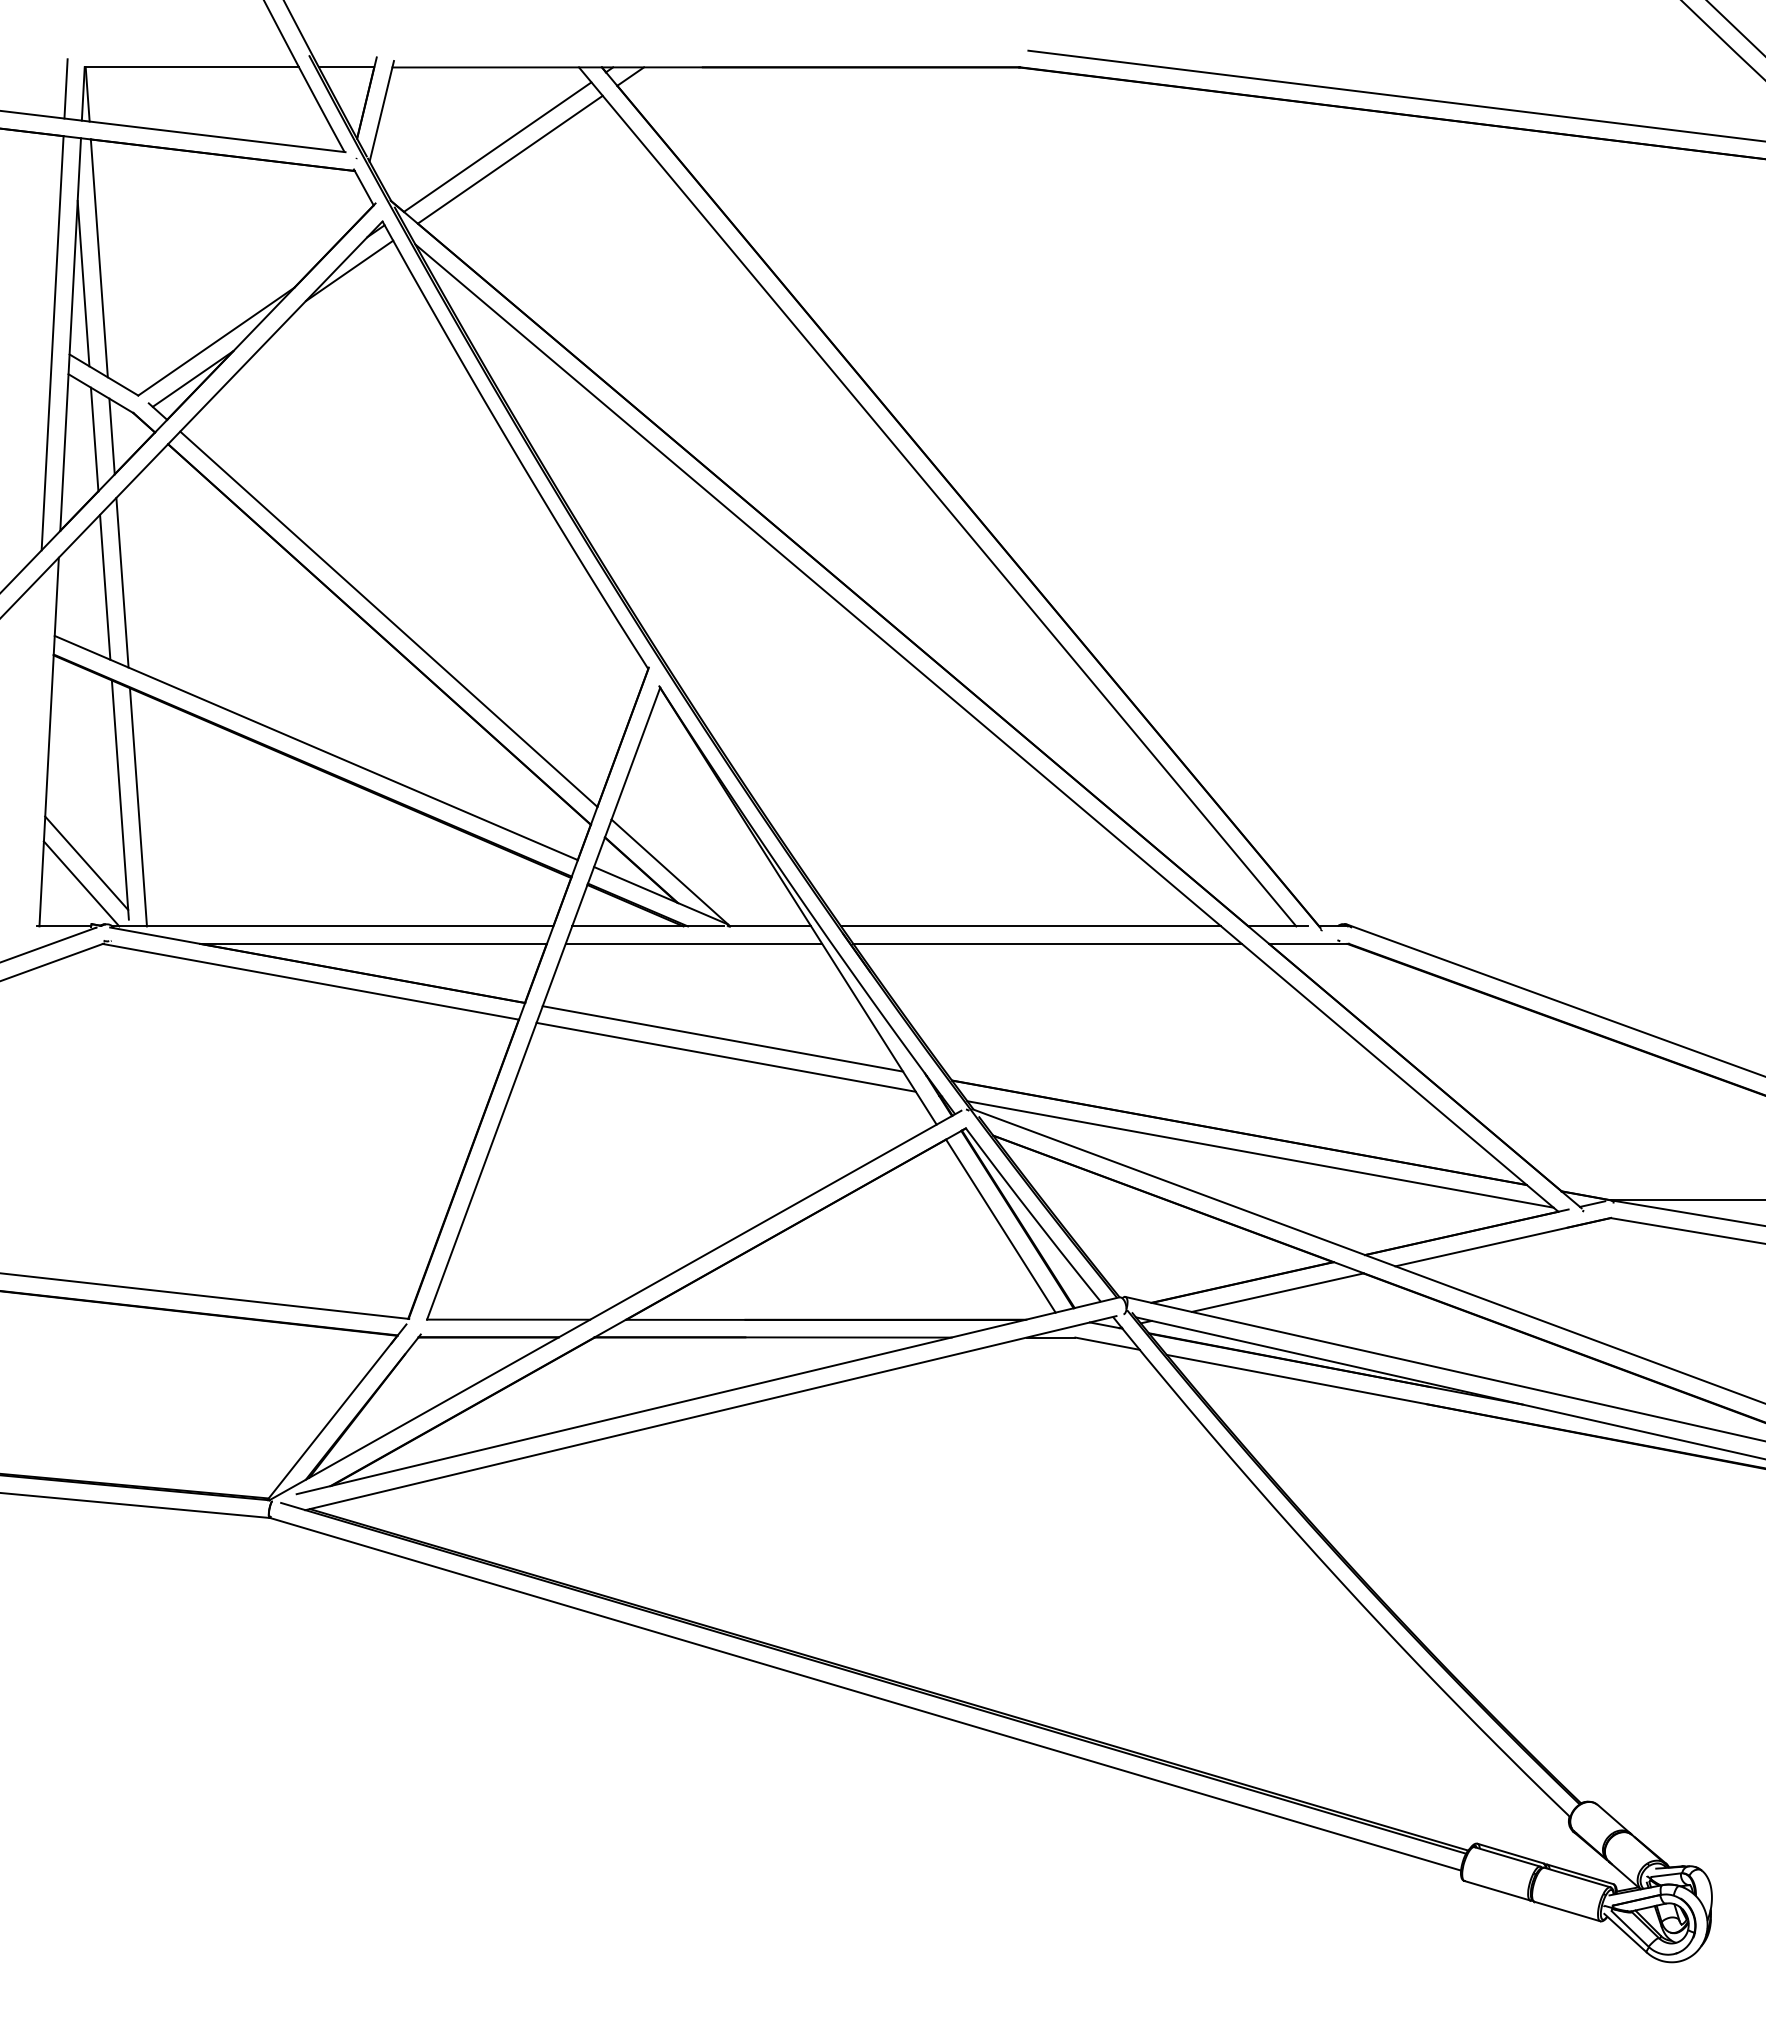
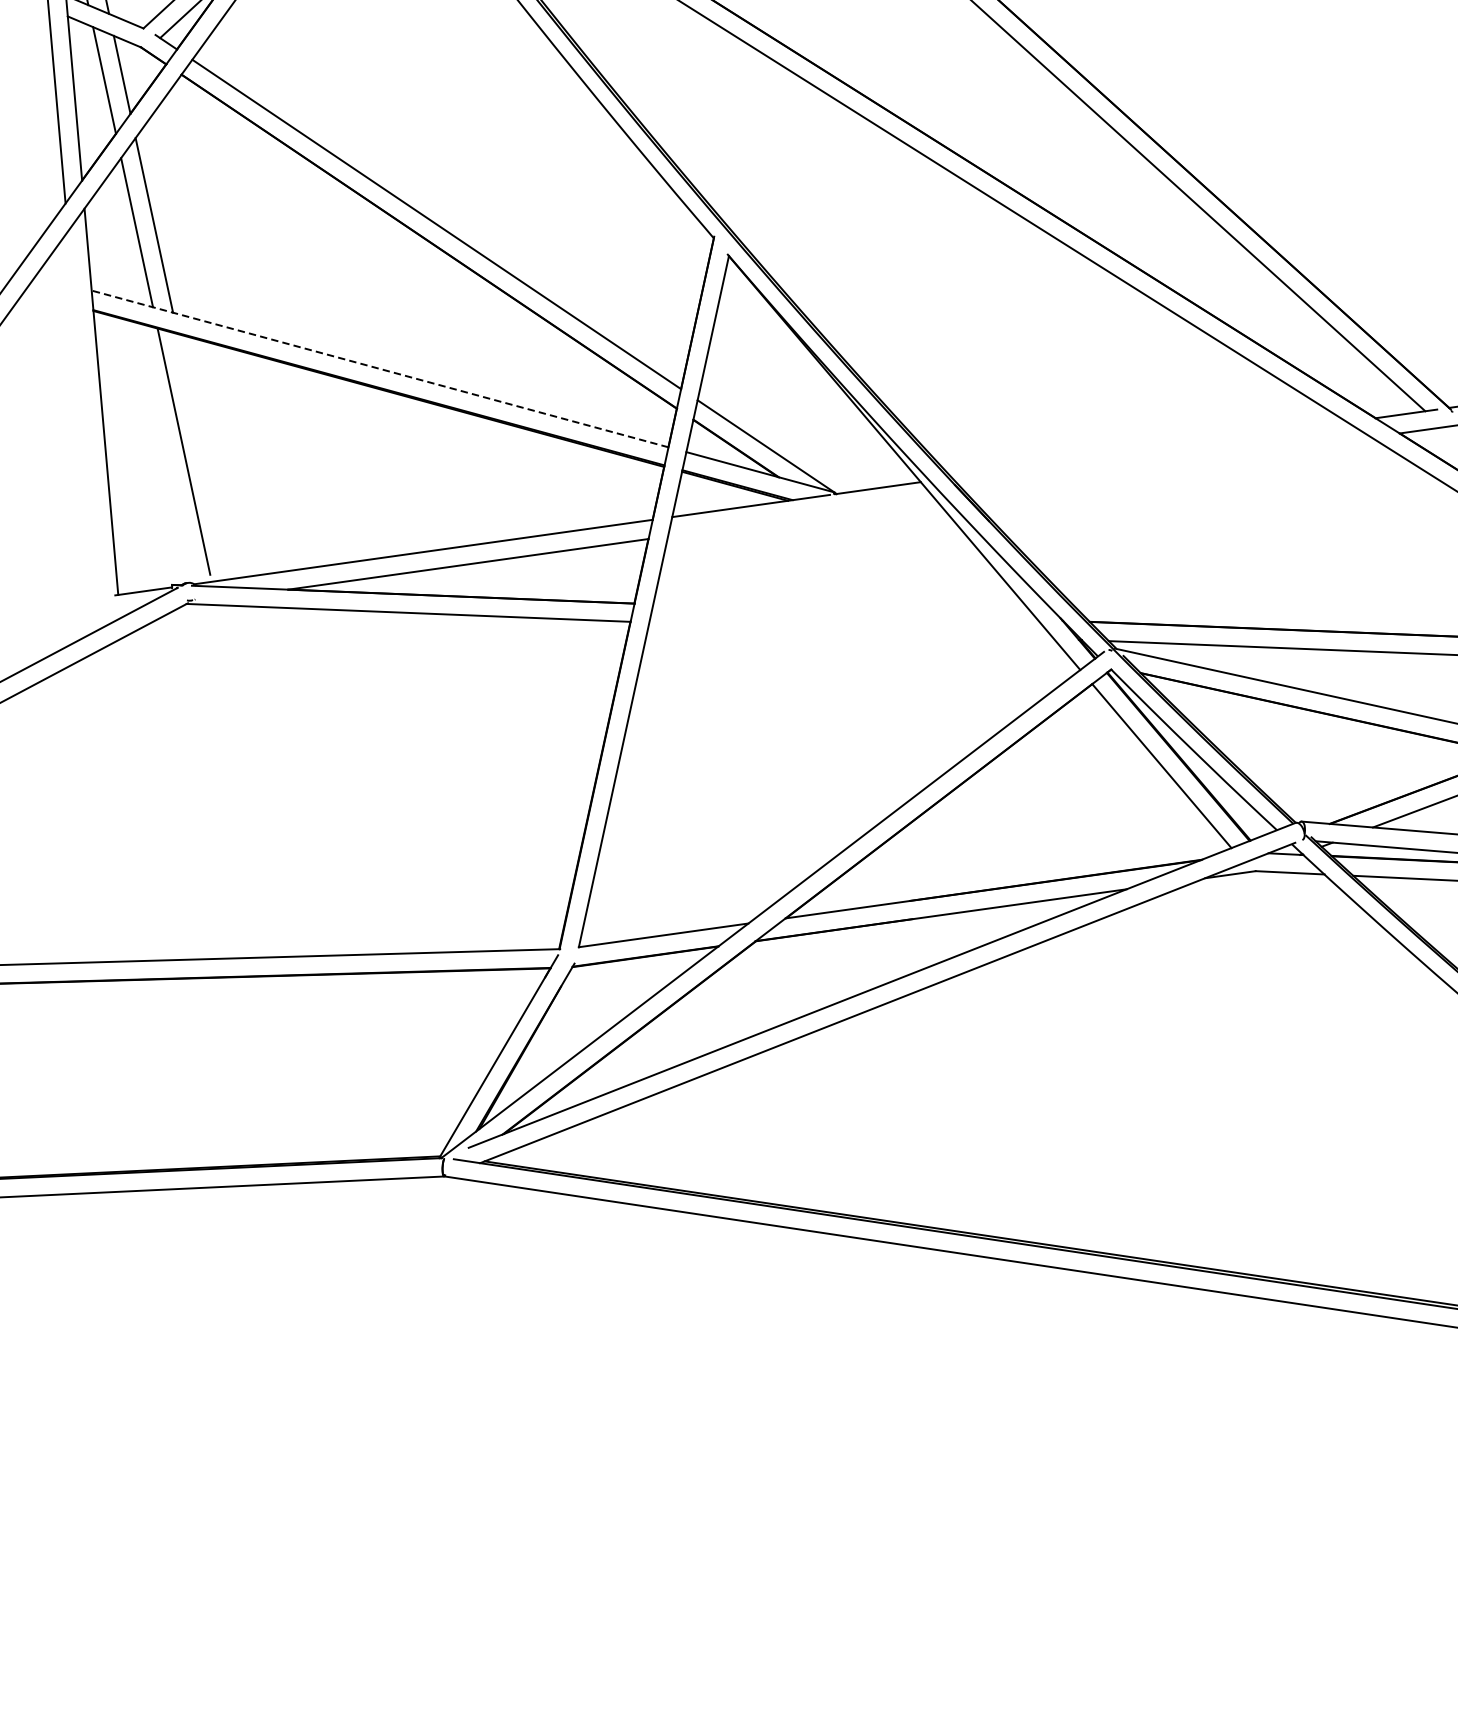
line: (316, 748) -> (380, 369), solid -> dashed
line: (137, 807) -> (202, 456), removed
line: (86, 862) -> (157, 521), removed
line: (81, 883) -> (155, 544), removed
line: (1031, 926) -> (1149, 450), removed
line: (693, 943) -> (800, 517), removed
line: (1047, 943) -> (1169, 465), removed
line: (722, 1038) -> (844, 611), removed
line: (725, 1056) -> (850, 629), removed

